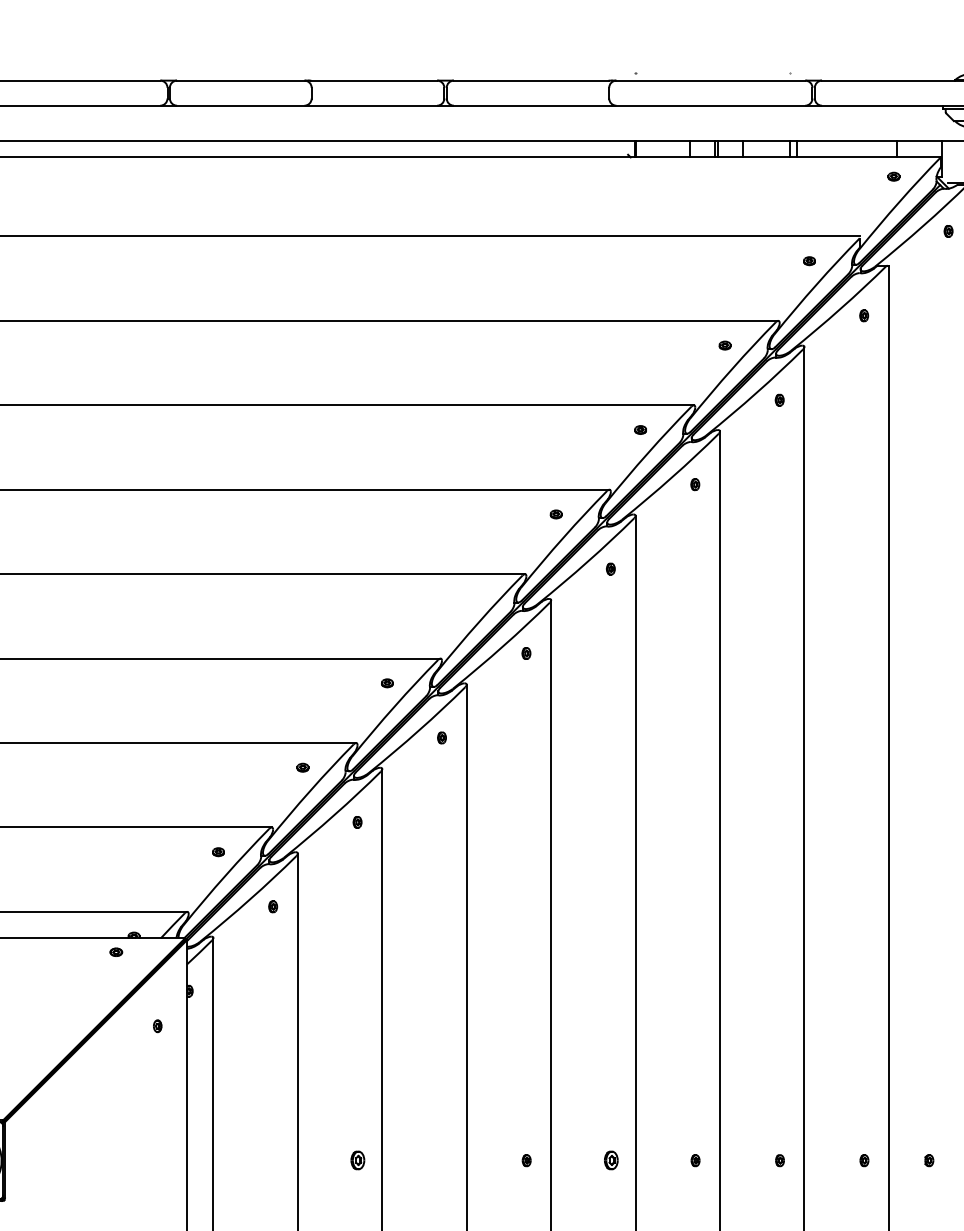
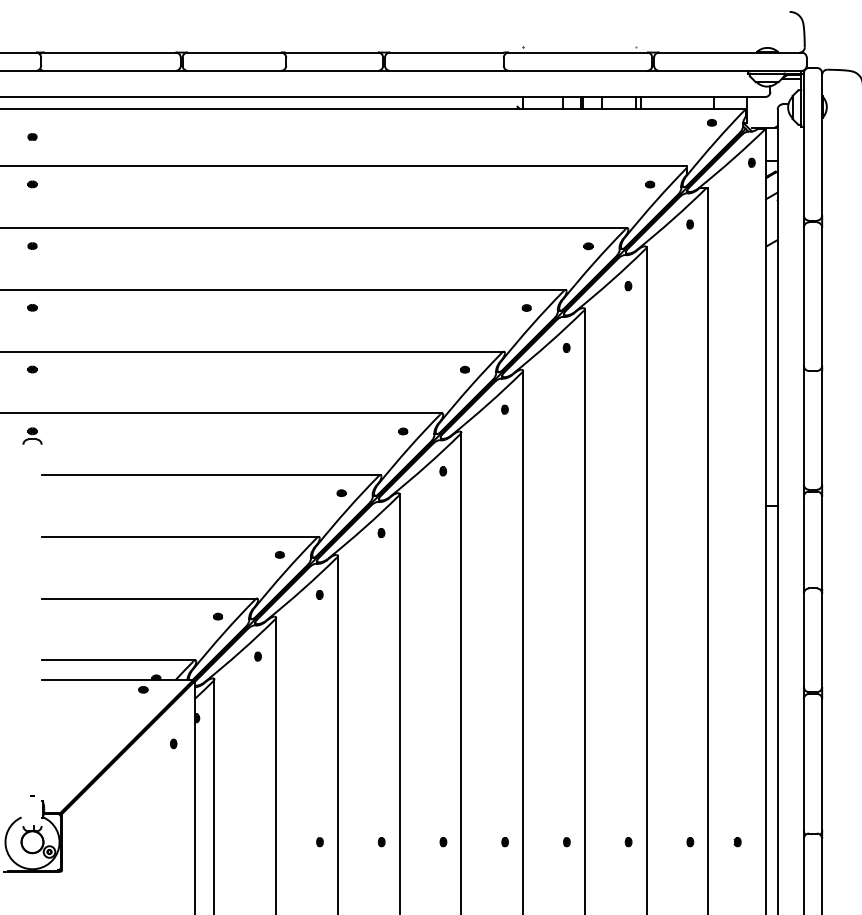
part: (472, 598) -> (403, 431), added
part: (357, 1161) -> (319, 842), size x0.62
part: (441, 1161) -> (381, 842), added
part: (610, 1161) -> (504, 842), size x0.62

